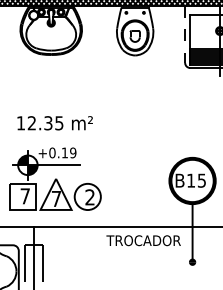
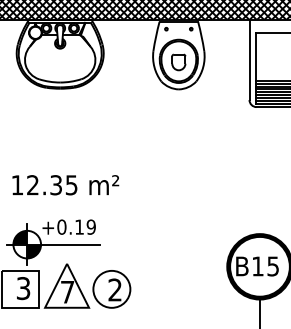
line: (185, 35) -> (249, 61), dashed -> solid
text: (24, 196) -> (22, 288), 7 -> 3

